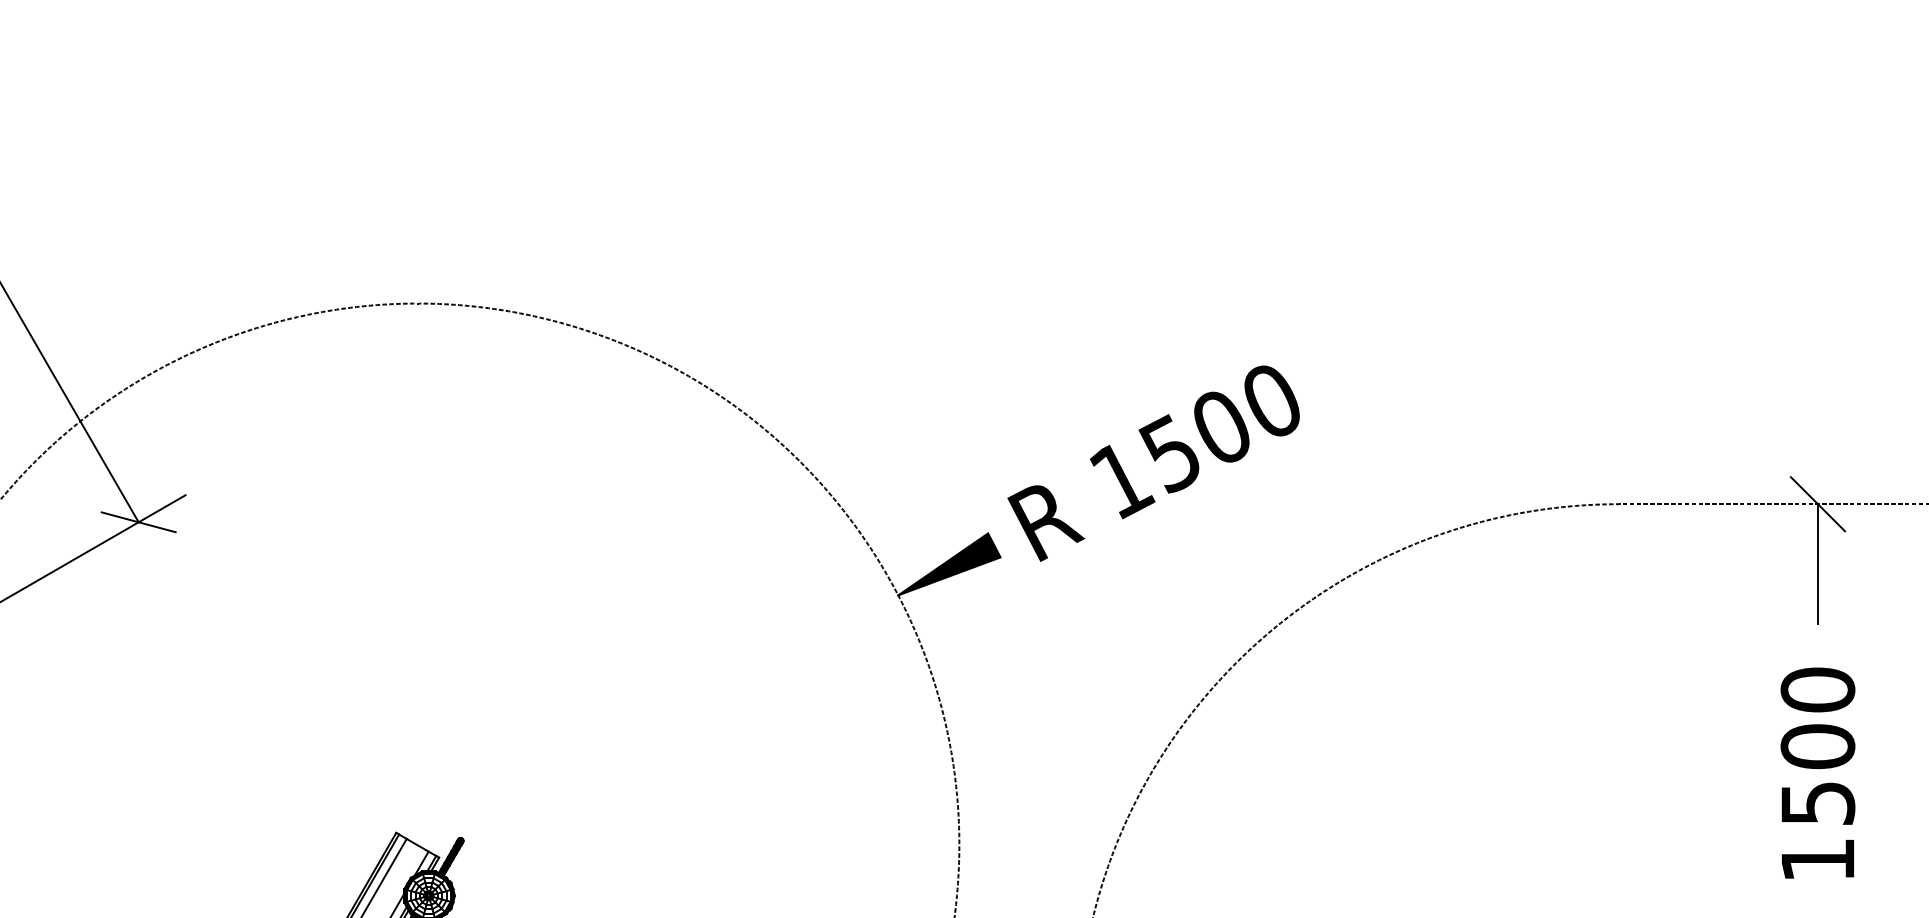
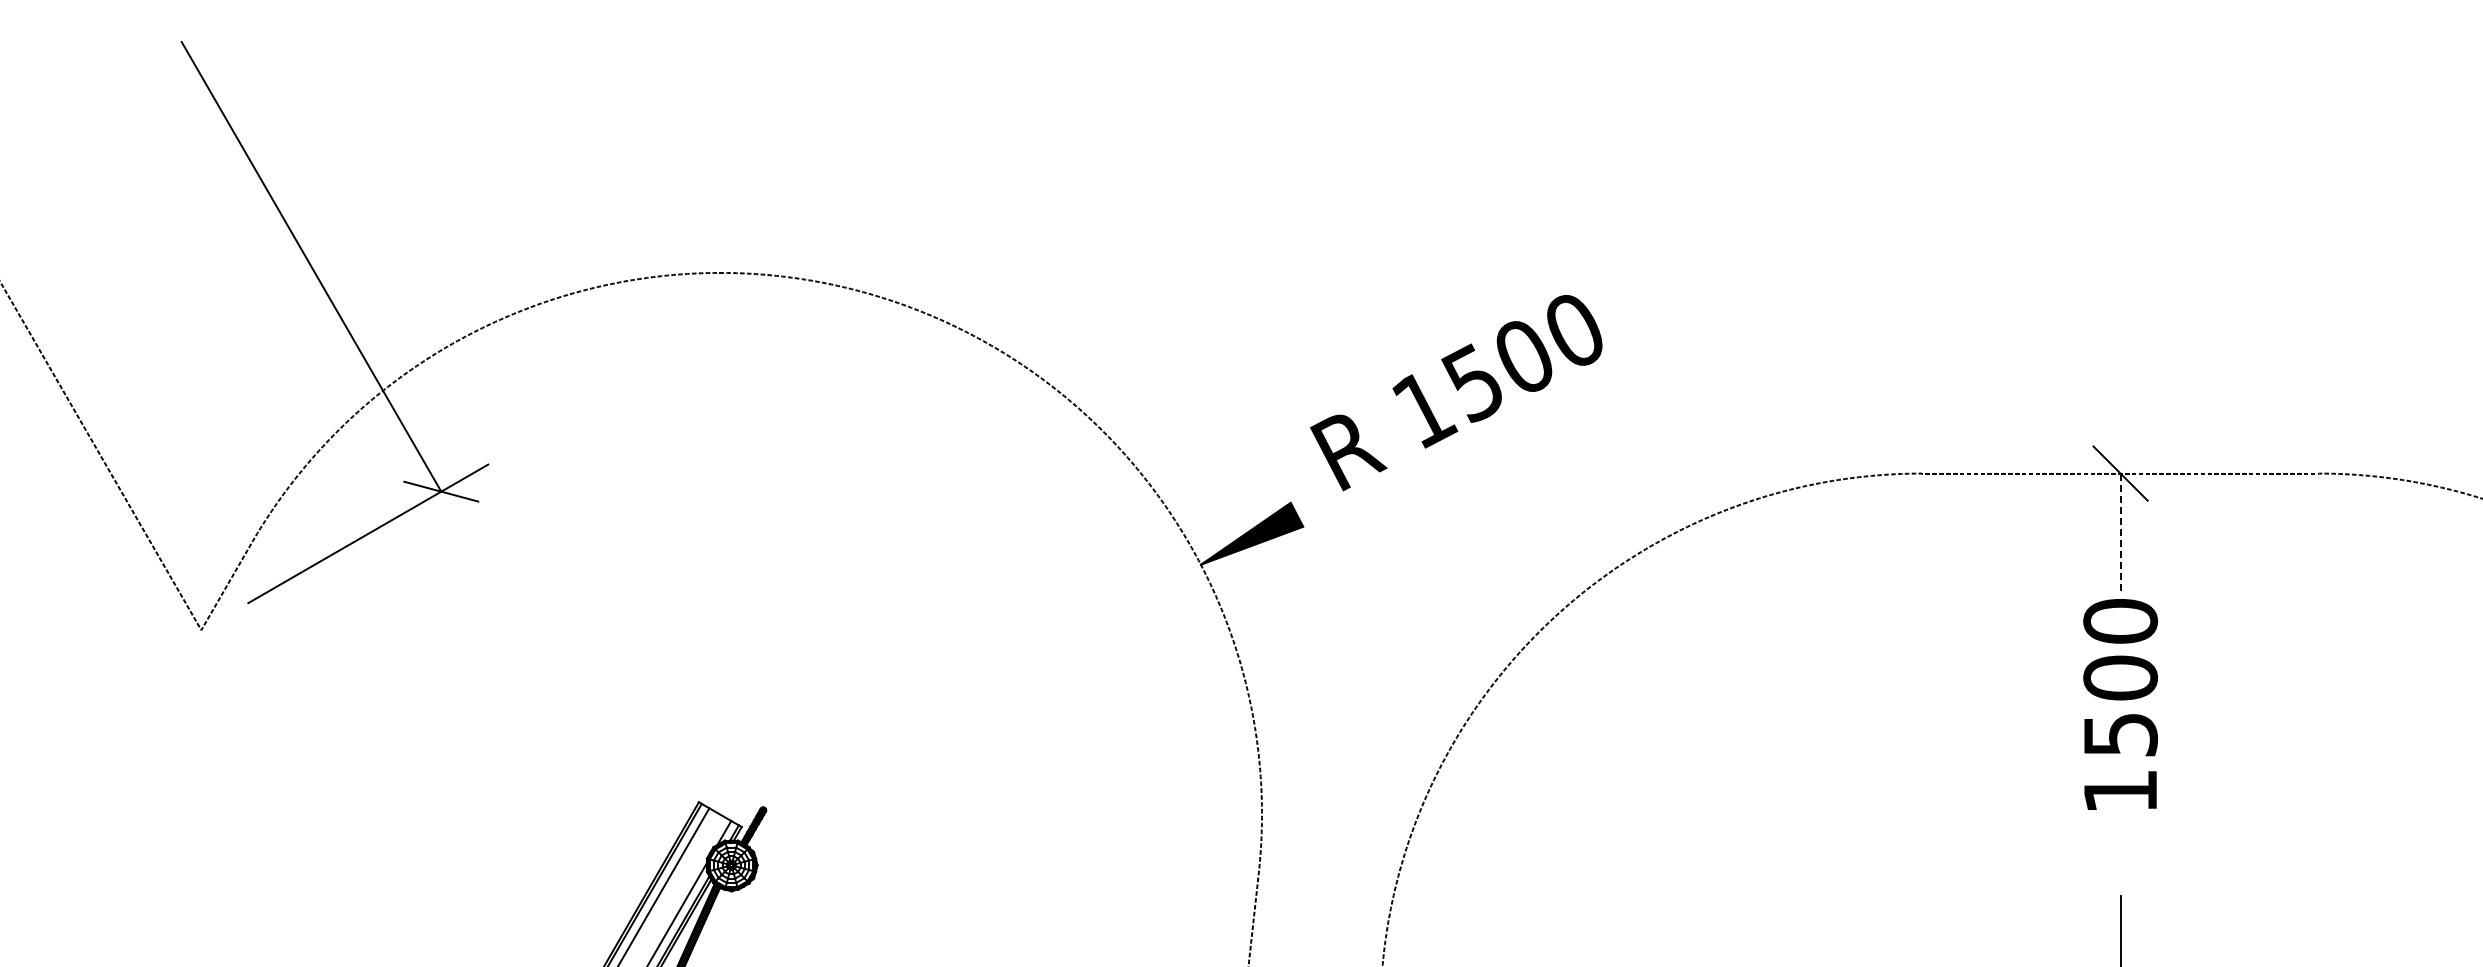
text: (1153, 464) -> (1456, 393), moved
line: (1817, 564) -> (2120, 533), solid -> dashed
text: (1817, 773) -> (2120, 704), moved

